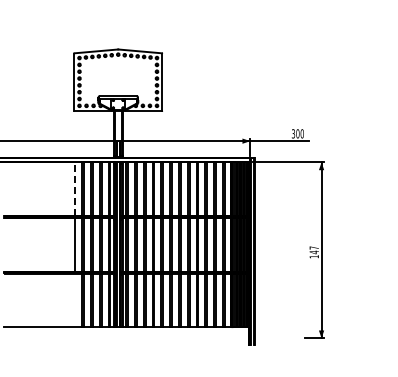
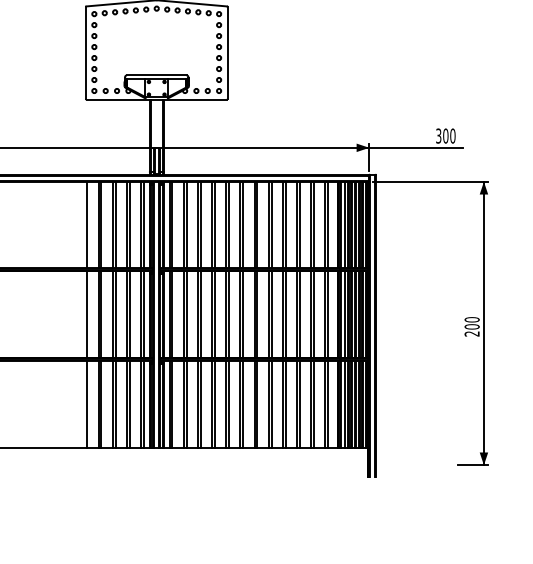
line: (75, 189) -> (87, 225), dashed -> solid
text: (313, 252) -> (470, 326), 147 -> 200
line: (75, 300) -> (87, 404), added

